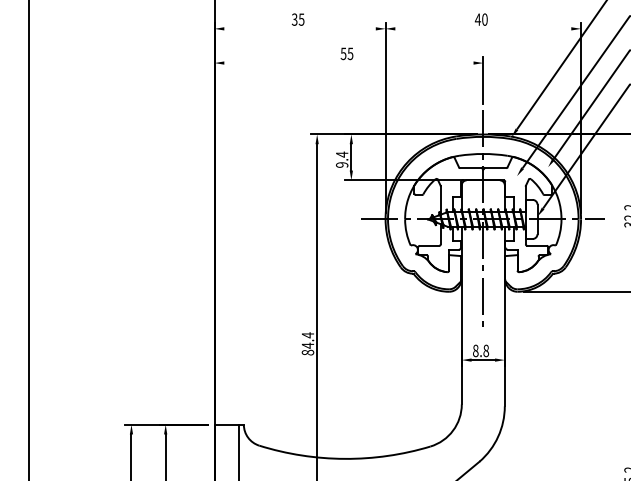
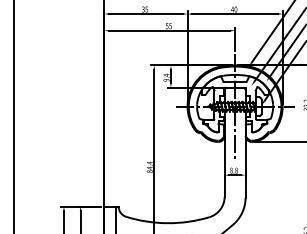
line: (299, 29) -> (145, 14), added
line: (482, 29) -> (234, 14), added
line: (348, 62) -> (169, 30), added

